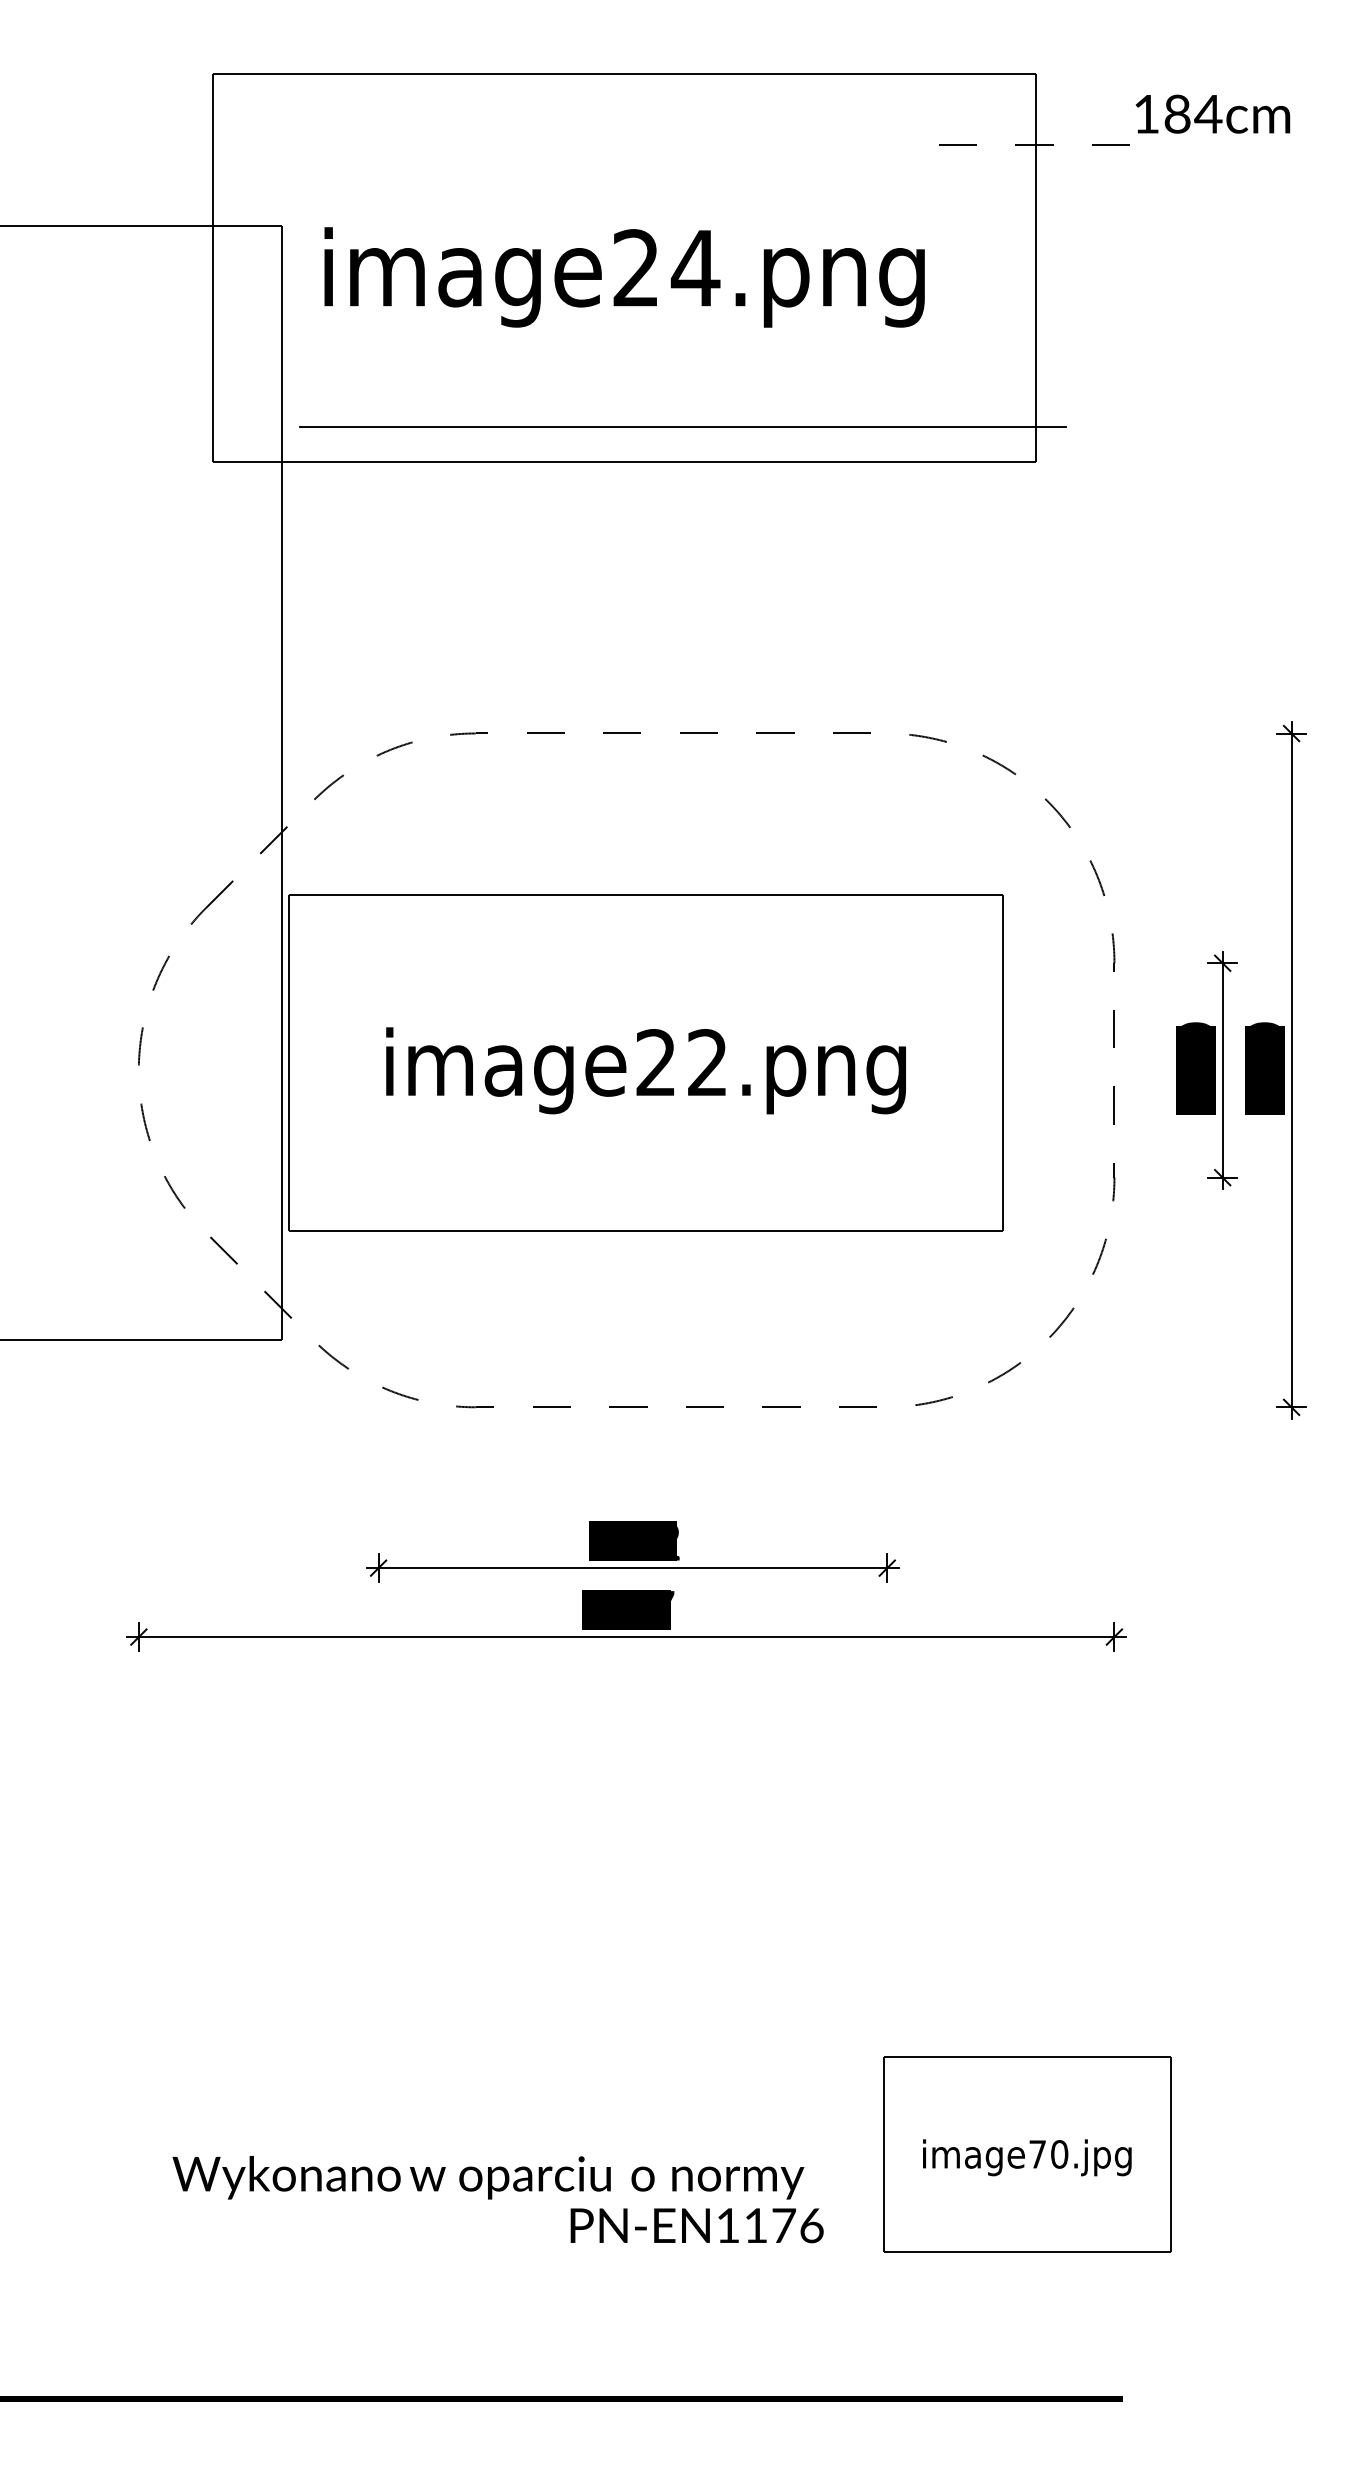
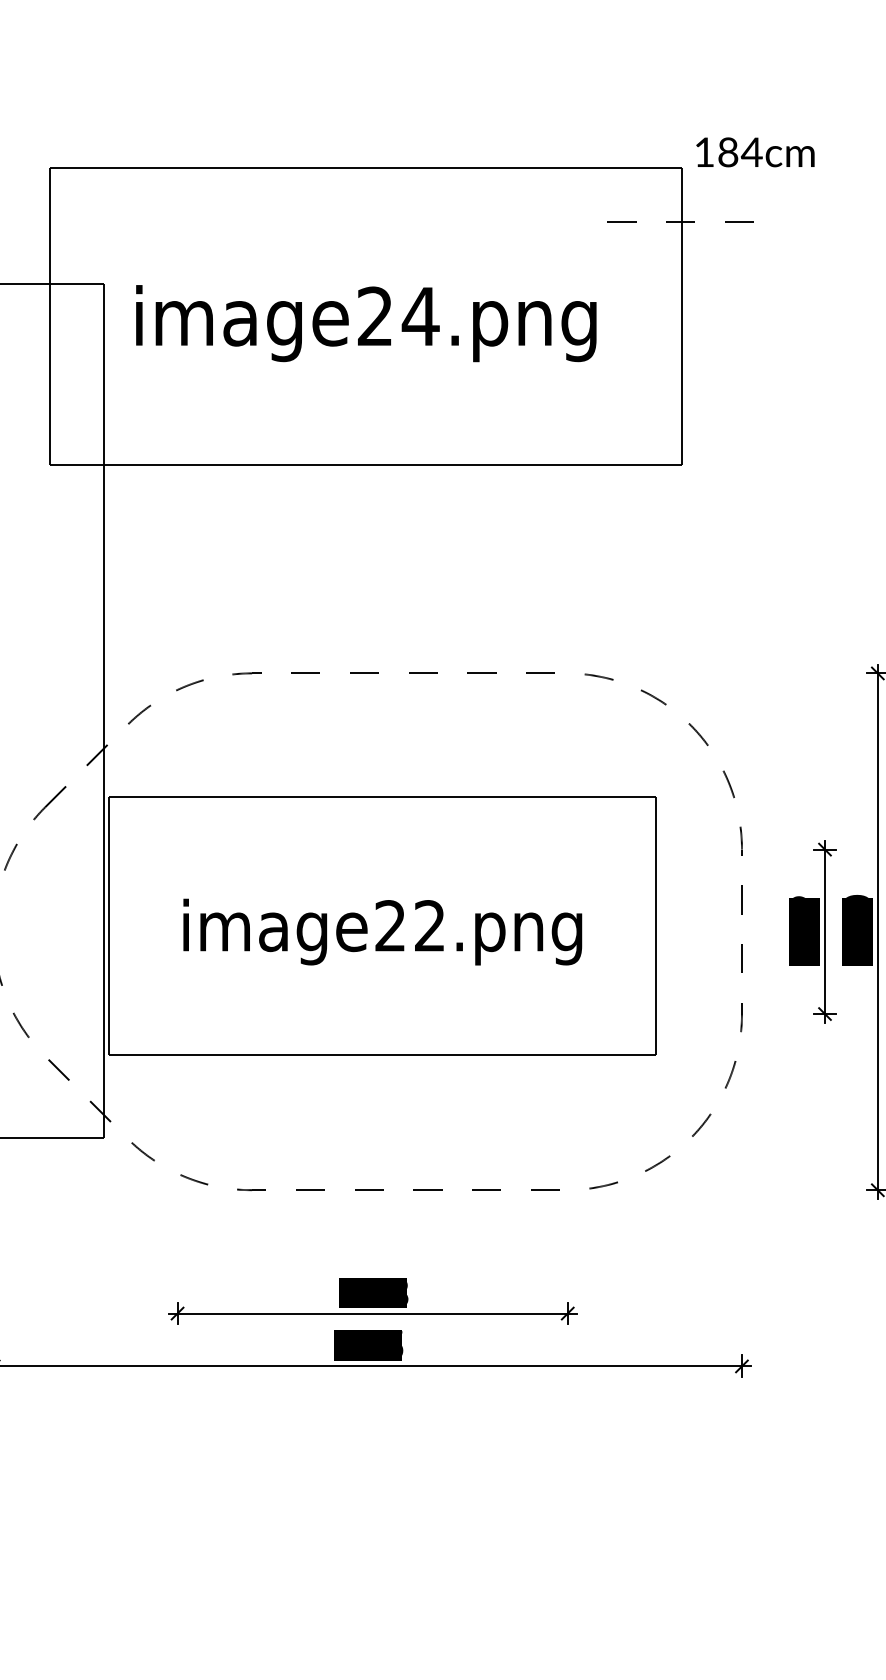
text: (1212, 113) -> (755, 151), moved
line: (682, 427) -> (410, 438), removed
text: (1196, 1023) -> (804, 895), 140 -> 109
text: (678, 1545) -> (407, 1296), 332 -> 353
text: (672, 1607) -> (403, 1343), 637 -> 465

